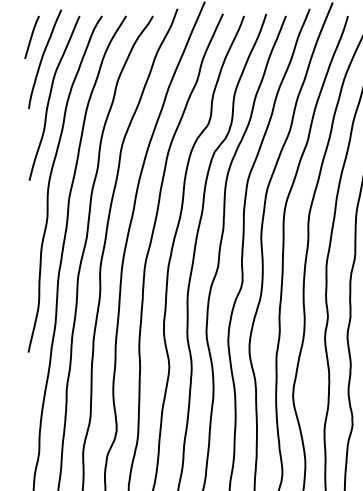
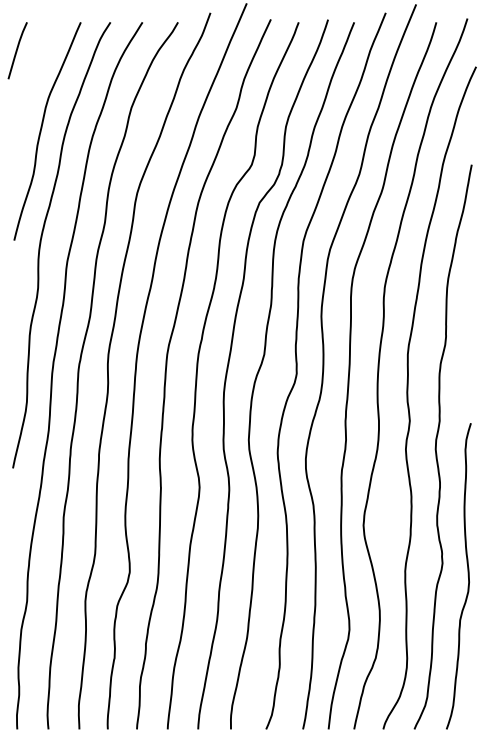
curve: (43, 57) -> (32, 77), removed

